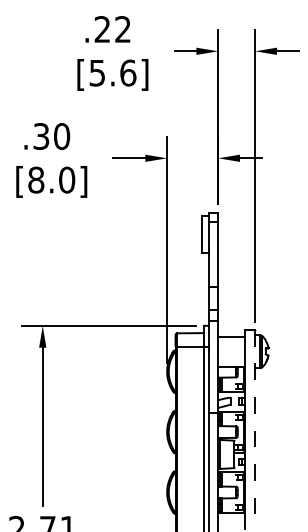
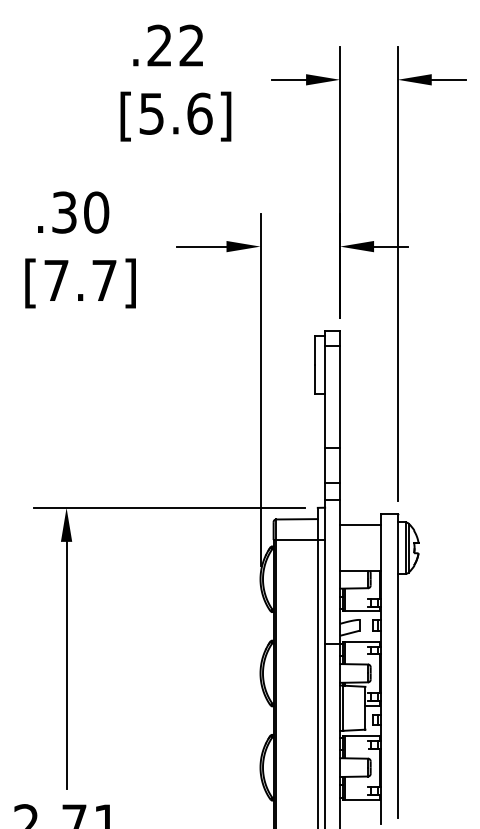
text: (51, 179) -> (80, 279), [8.0] -> [7.7]
line: (255, 427) -> (398, 666), dashed -> solid

